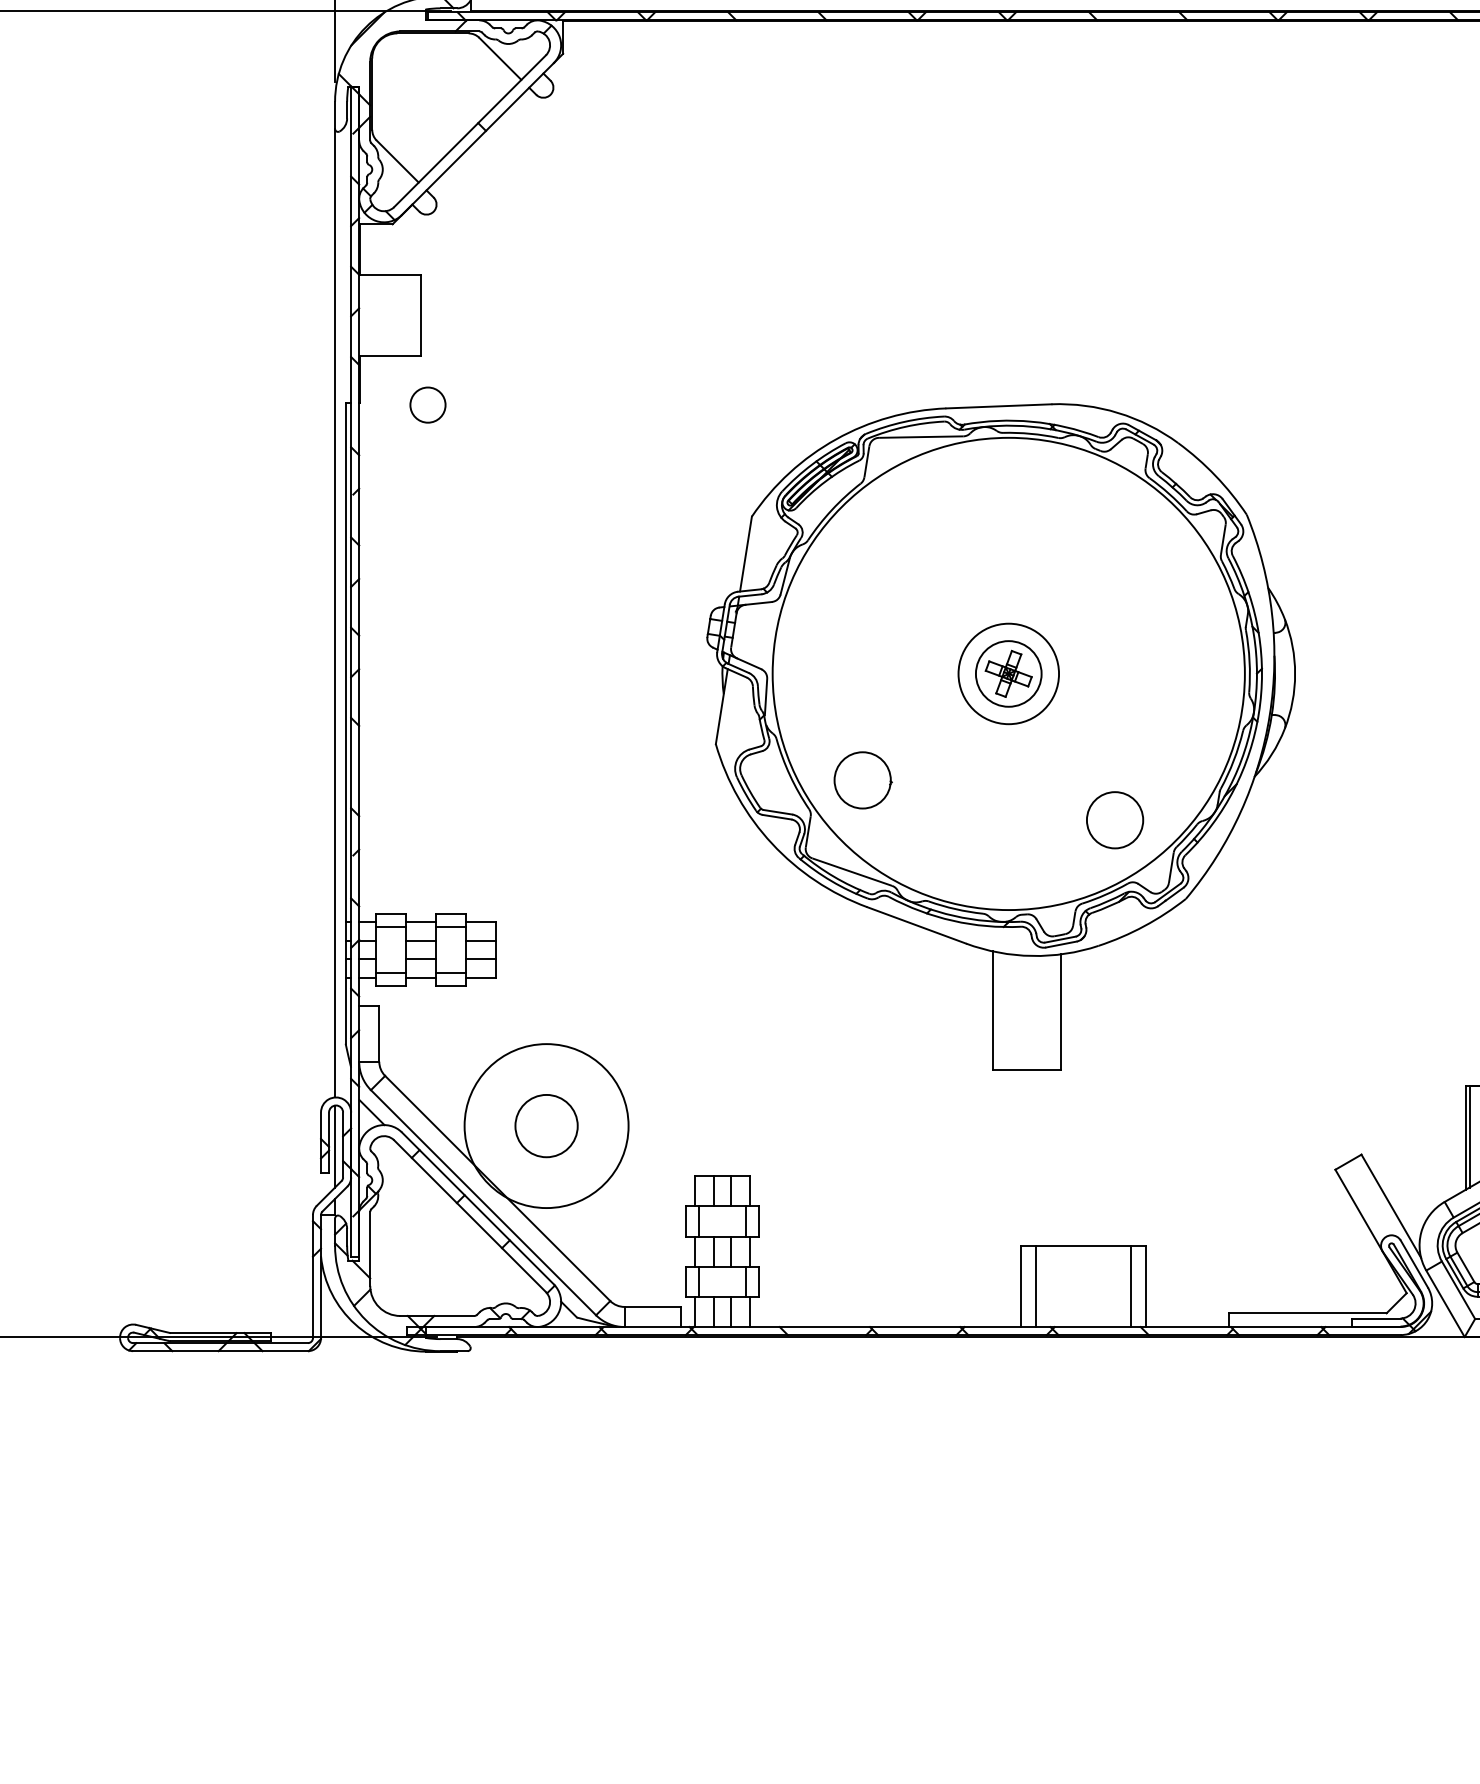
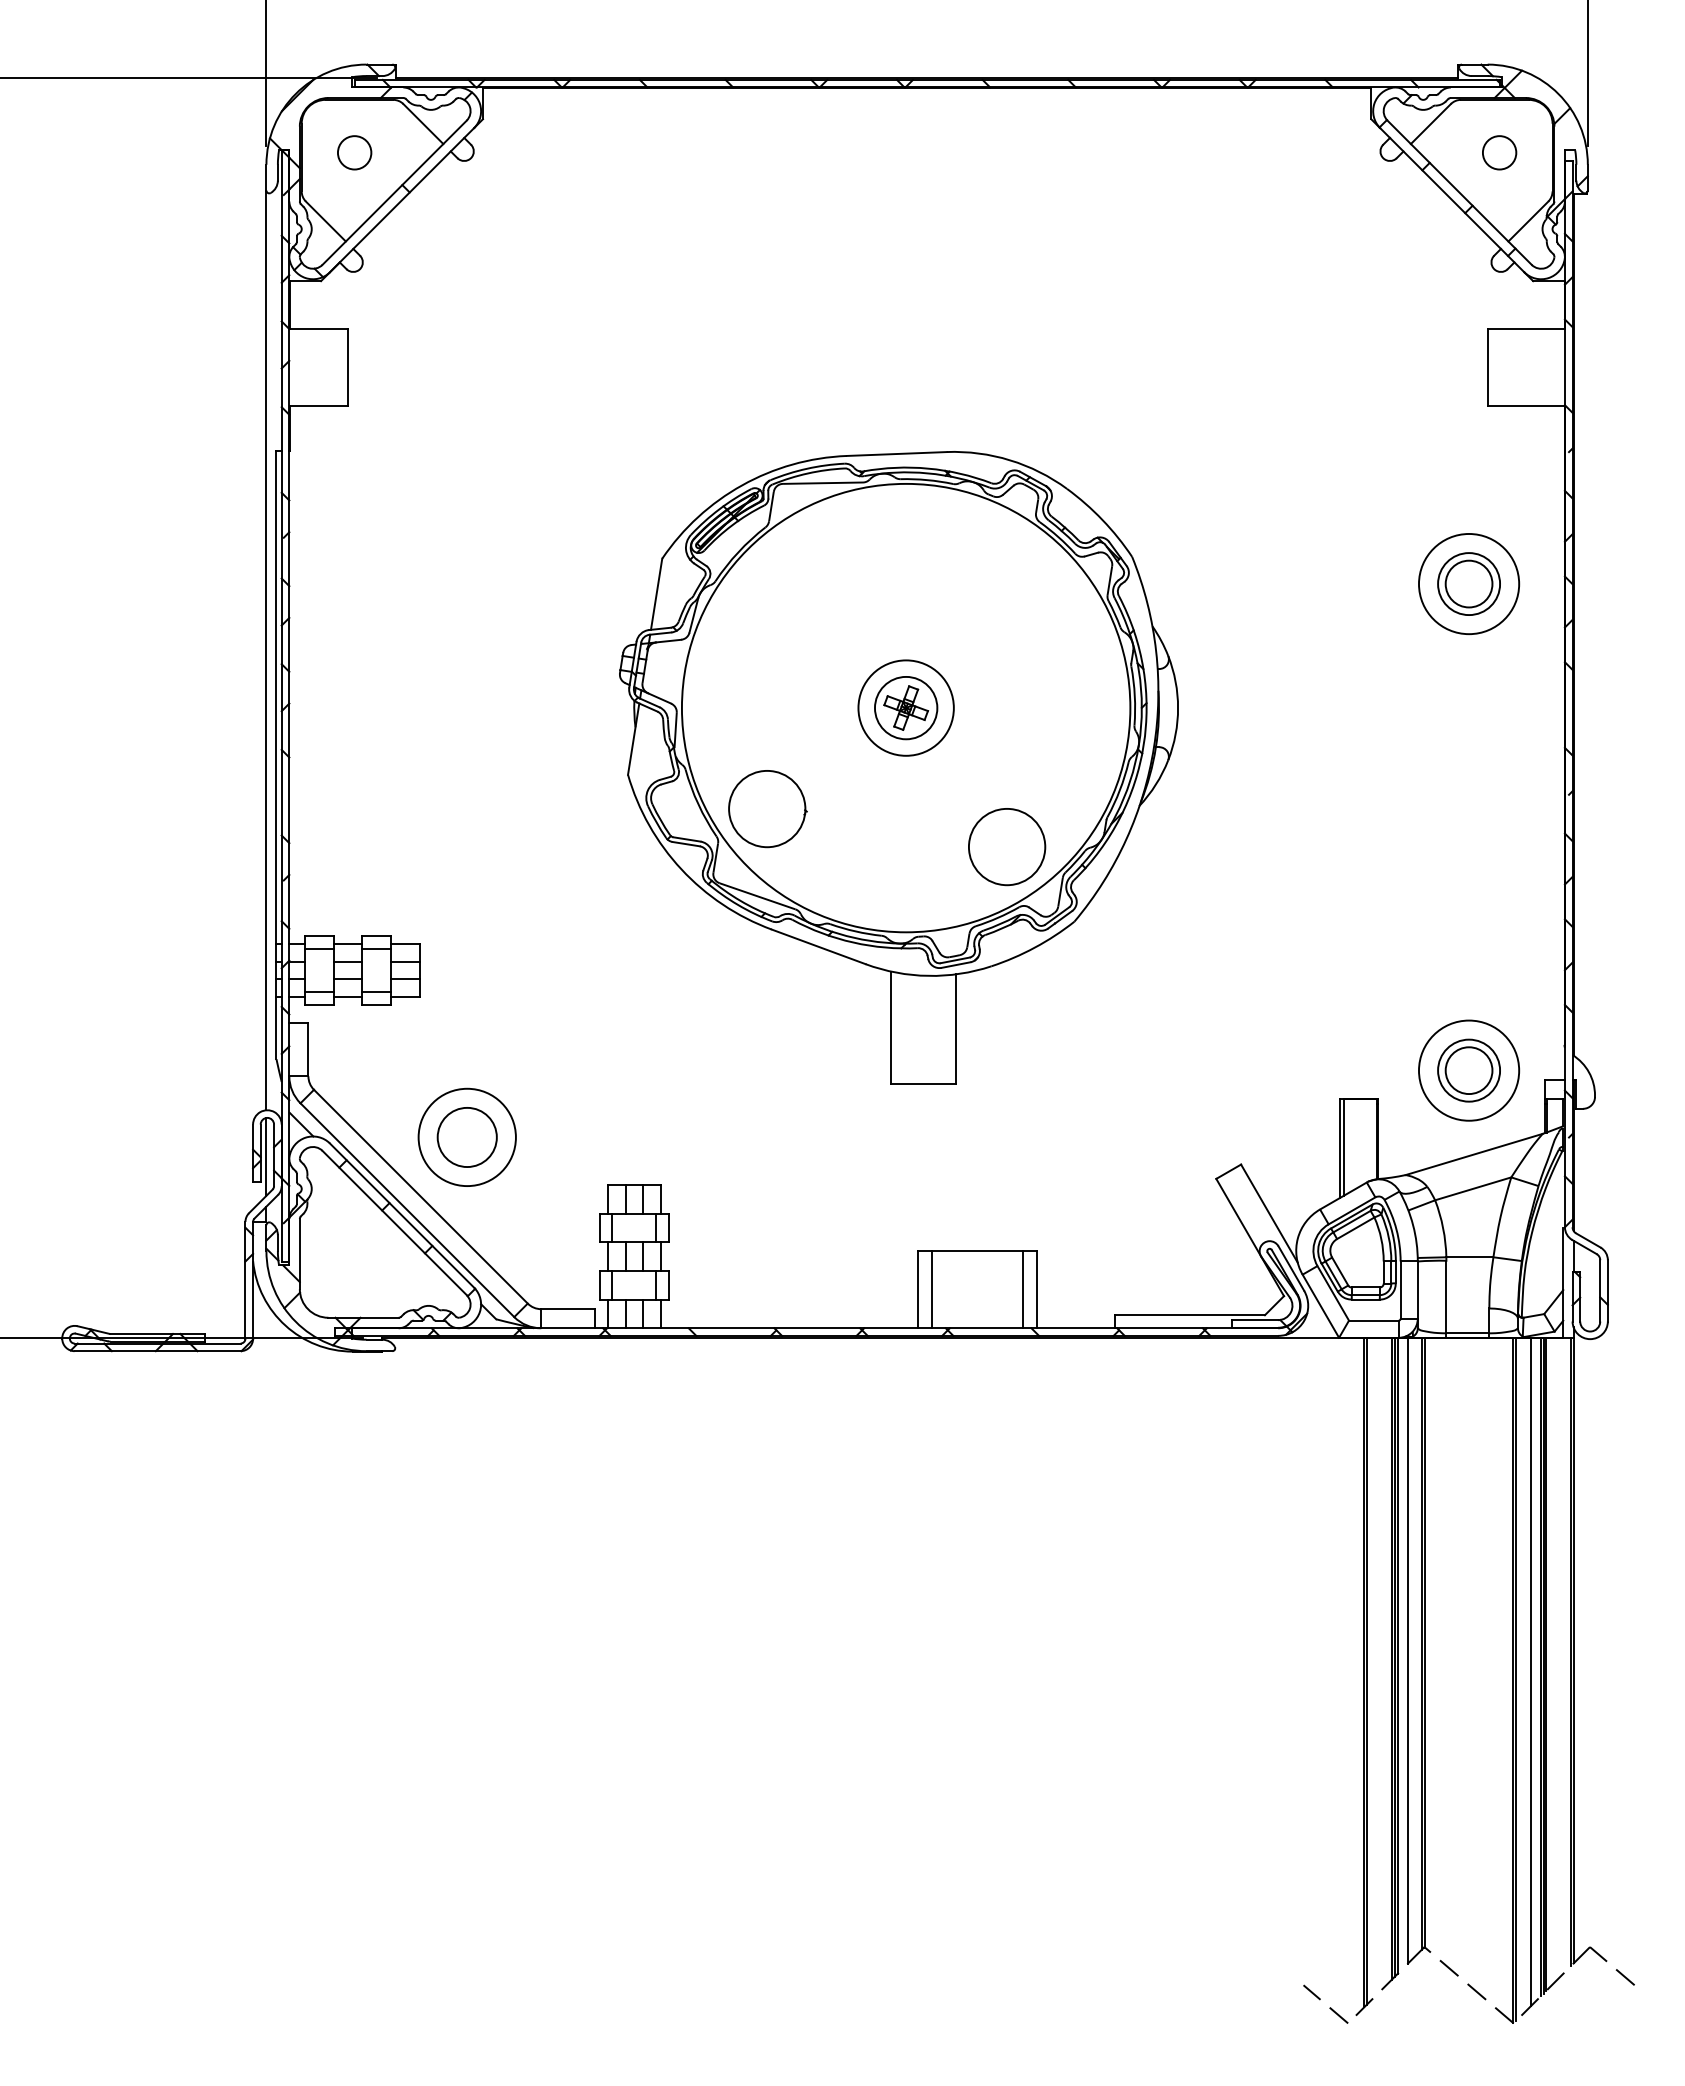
circle: (427, 404) -> (354, 152), moved
part: (862, 780) -> (767, 809), size x1.43
circle: (1114, 819) -> (1006, 846), size x1.43
circle: (545, 1126) -> (466, 1137), size x0.62

